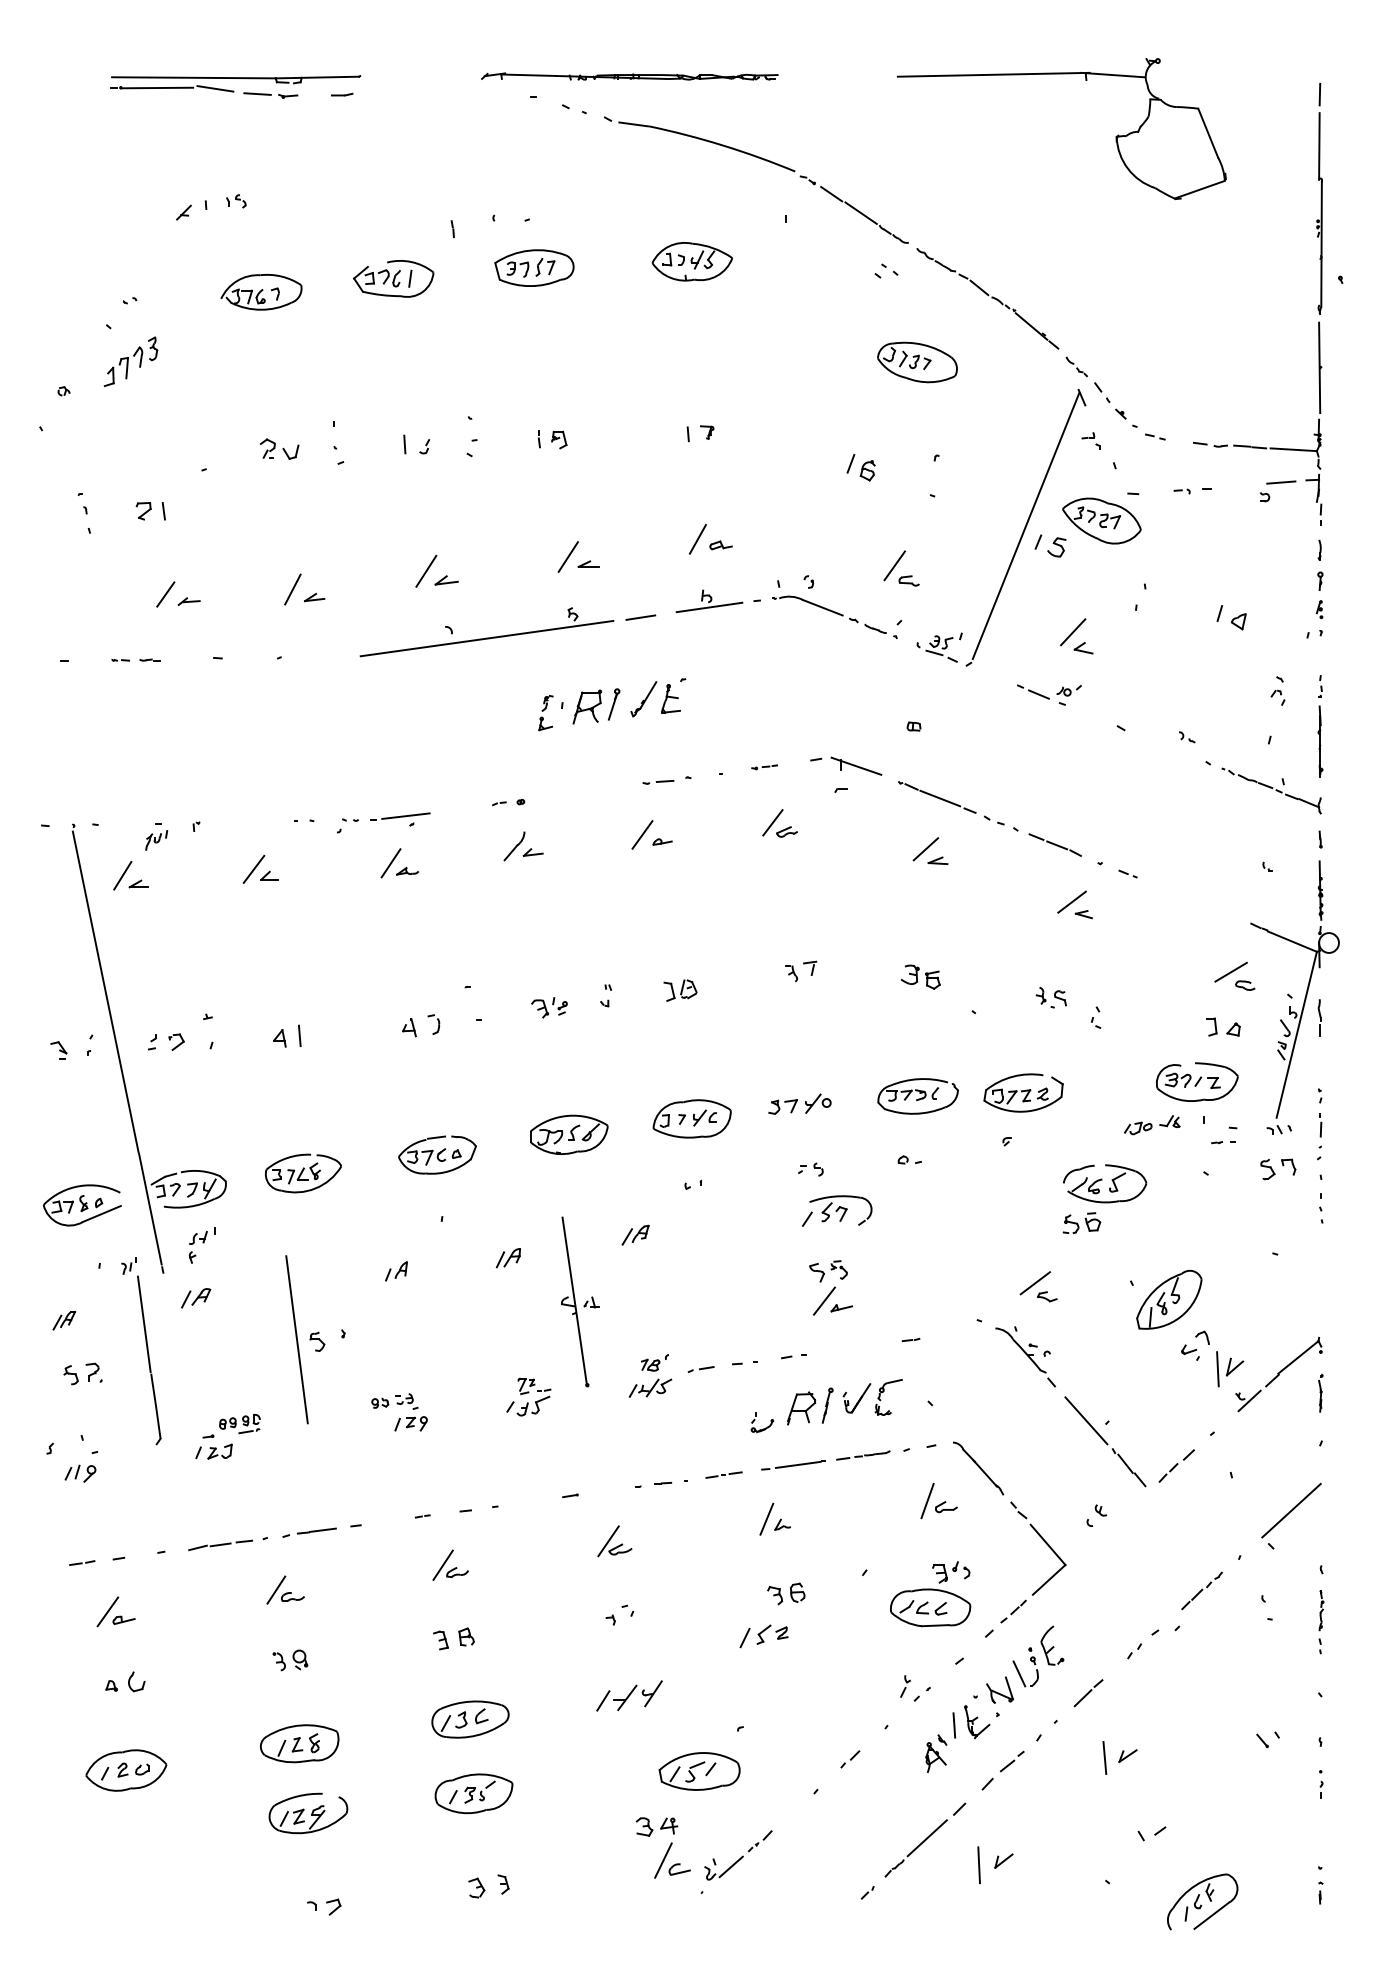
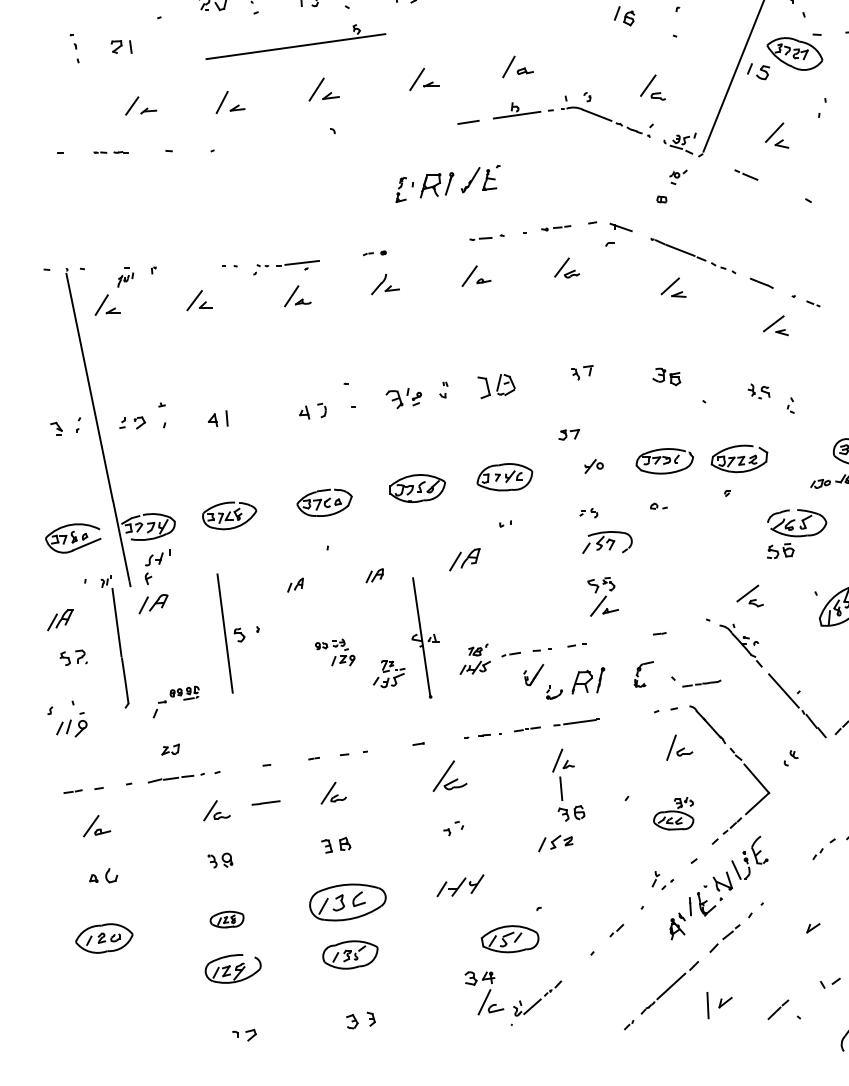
part: (486, 632) -> (295, 42), moved
part: (1068, 695) -> (677, 177), moved
part: (856, 765) -> (621, 227), size x0.6
part: (764, 767) -> (556, 228), size x1.6
part: (1054, 844) -> (761, 282), size x0.6
part: (680, 990) -> (496, 386), size x1.6
part: (549, 1007) -> (403, 398), size x1.4
part: (782, 1106) -> (568, 434), moved
part: (635, 1234) -> (464, 559), size x1.6
part: (201, 1245) -> (157, 566), size x1.4
part: (196, 1298) -> (153, 604), size x1.4
part: (580, 1301) -> (425, 637), moved
part: (64, 1320) -> (60, 619), size x1.6
part: (856, 1398) -> (533, 675), moved
part: (399, 1412) -> (335, 652), moved
part: (219, 1451) -> (170, 749), moved
part: (863, 1455) -> (701, 683), moved
part: (80, 1473) -> (71, 728), size x1.4
line: (316, 1530) -> (265, 802), moved
part: (614, 1541) -> (449, 776), size x1.4
part: (930, 1594) -> (673, 813), size x0.7
line: (1088, 1693) -> (778, 1010), moved
part: (470, 1719) -> (347, 902), size x1.4
part: (299, 1743) -> (226, 919), size x0.6
line: (1104, 1757) -> (561, 788), moved

